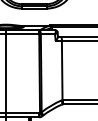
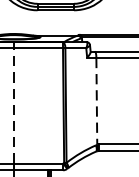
line: (62, 70) -> (97, 101), solid -> dashed
line: (6, 73) -> (14, 105), solid -> dashed

